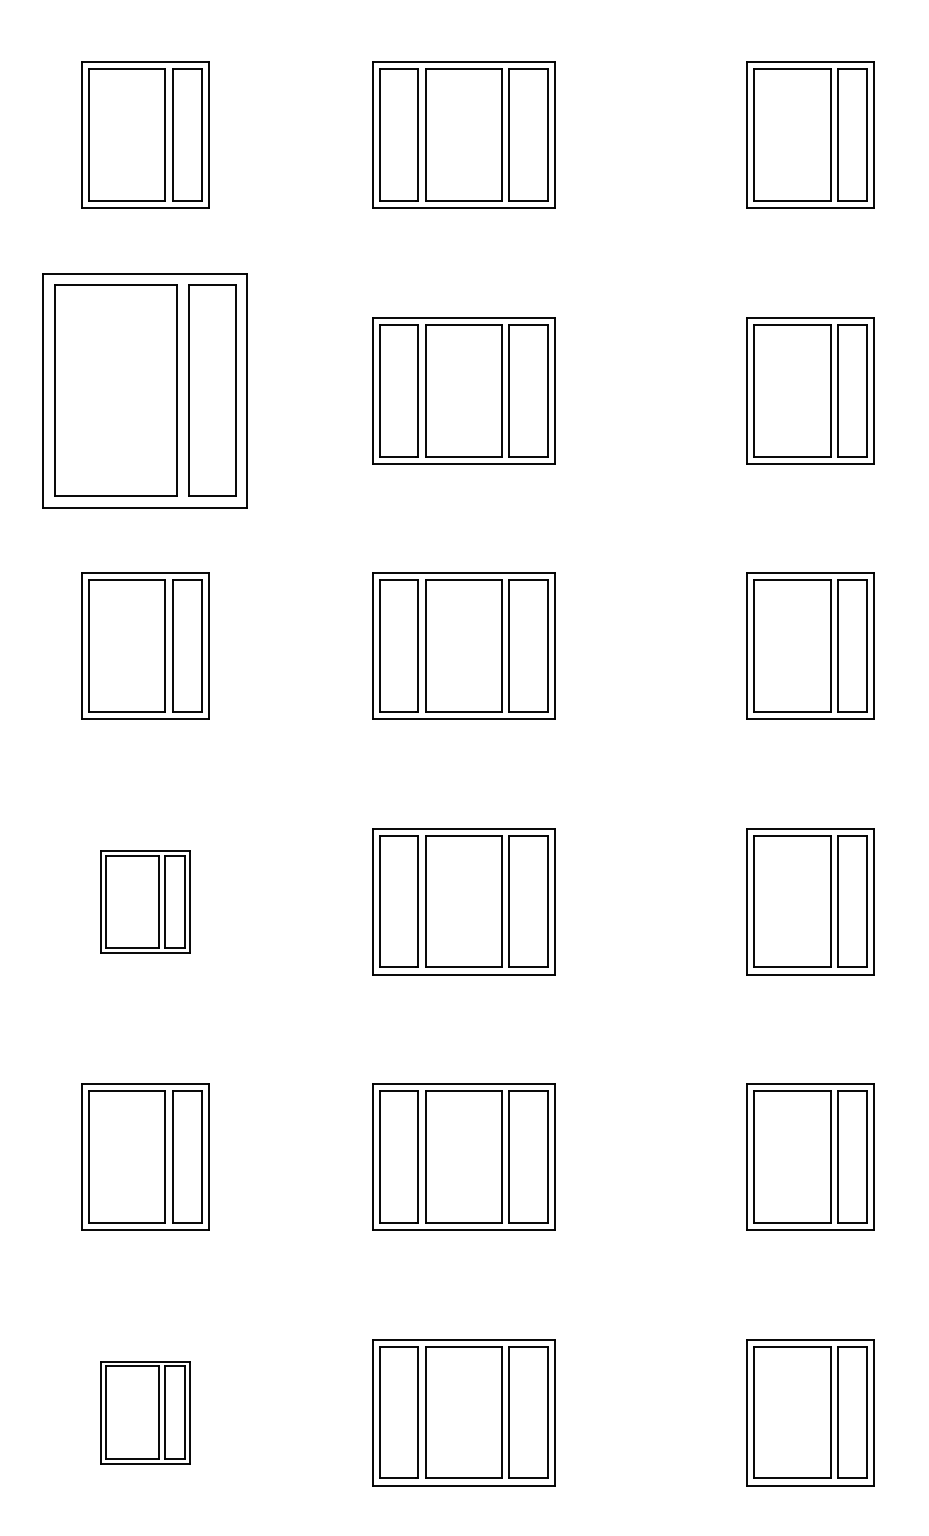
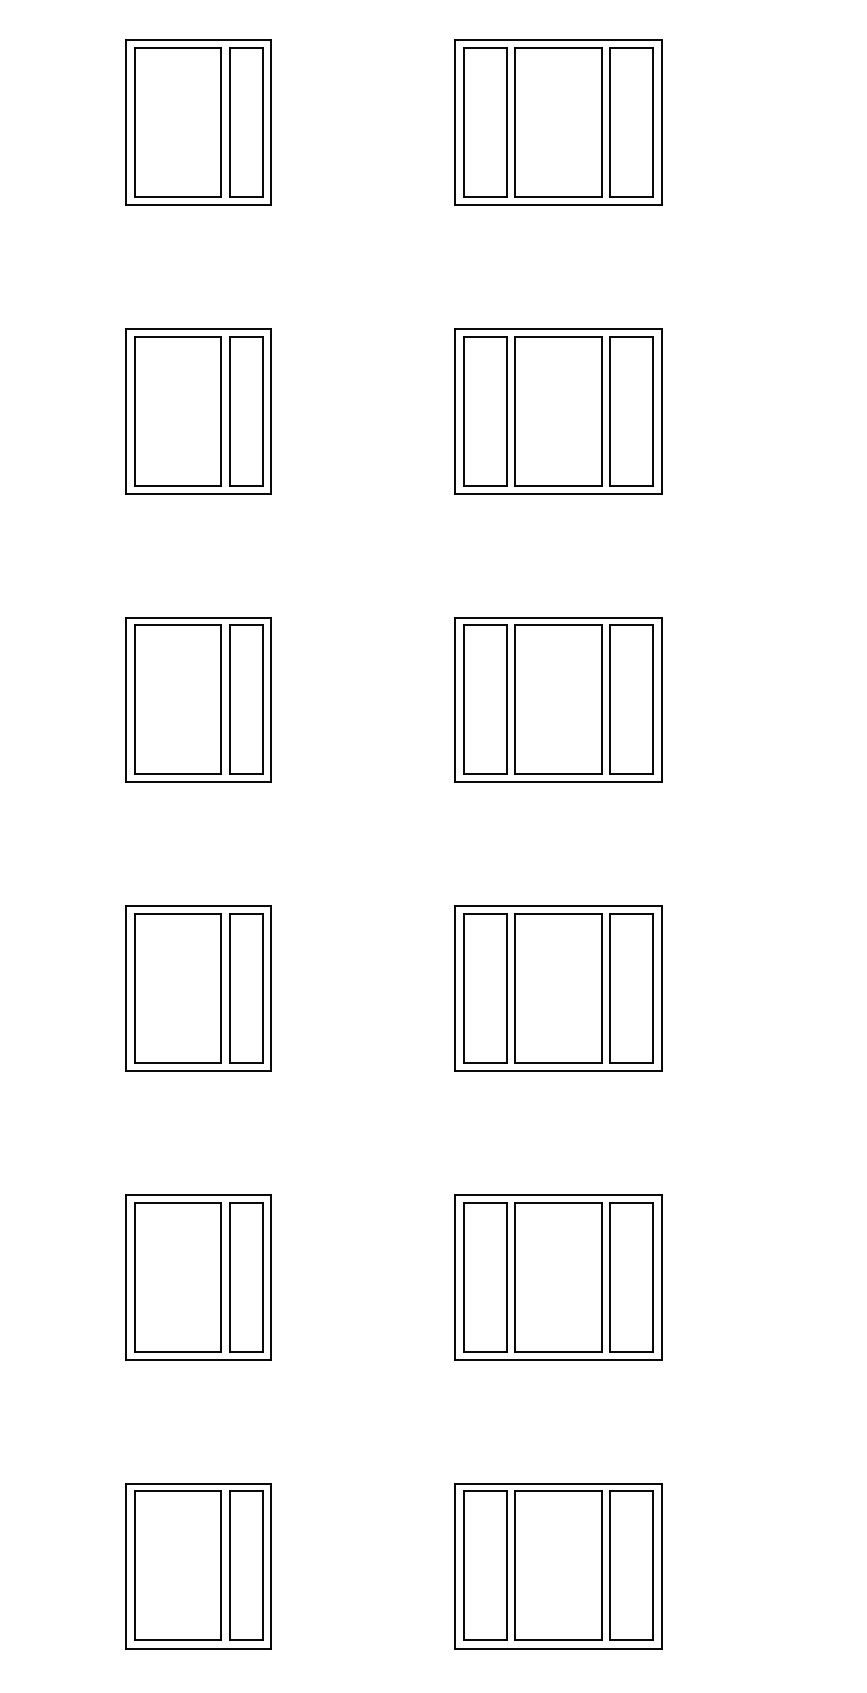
part: (145, 390) -> (198, 410), size x0.62
part: (145, 901) -> (198, 988), size x1.43
part: (145, 1412) -> (198, 1566), size x1.43

